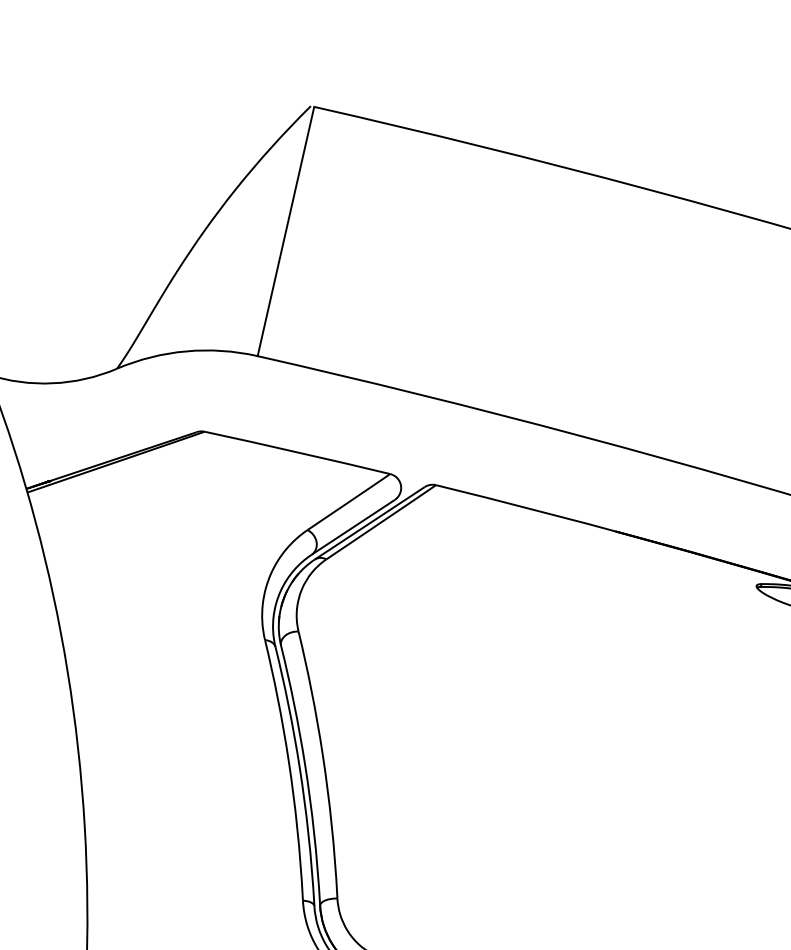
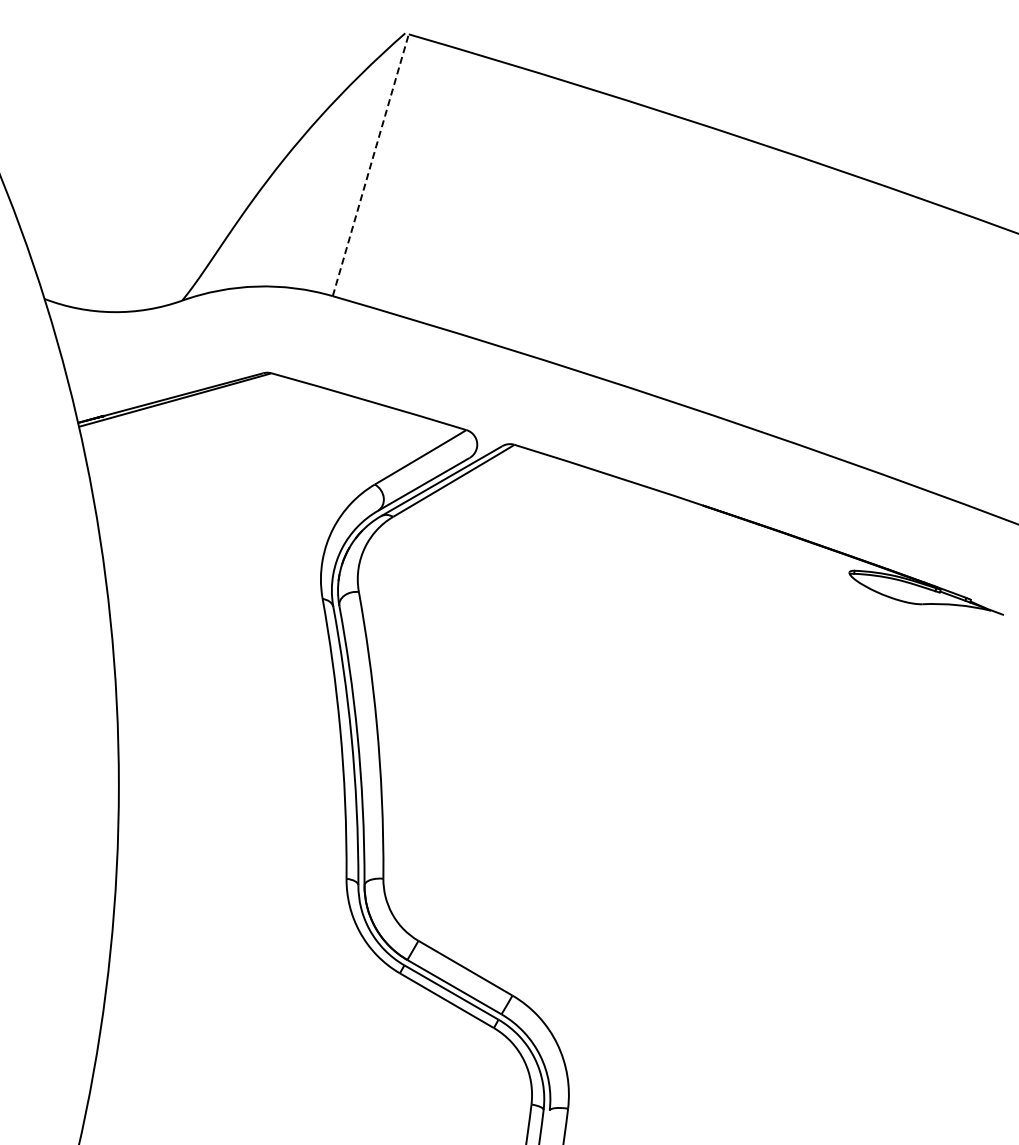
line: (285, 230) -> (370, 164), solid -> dashed

